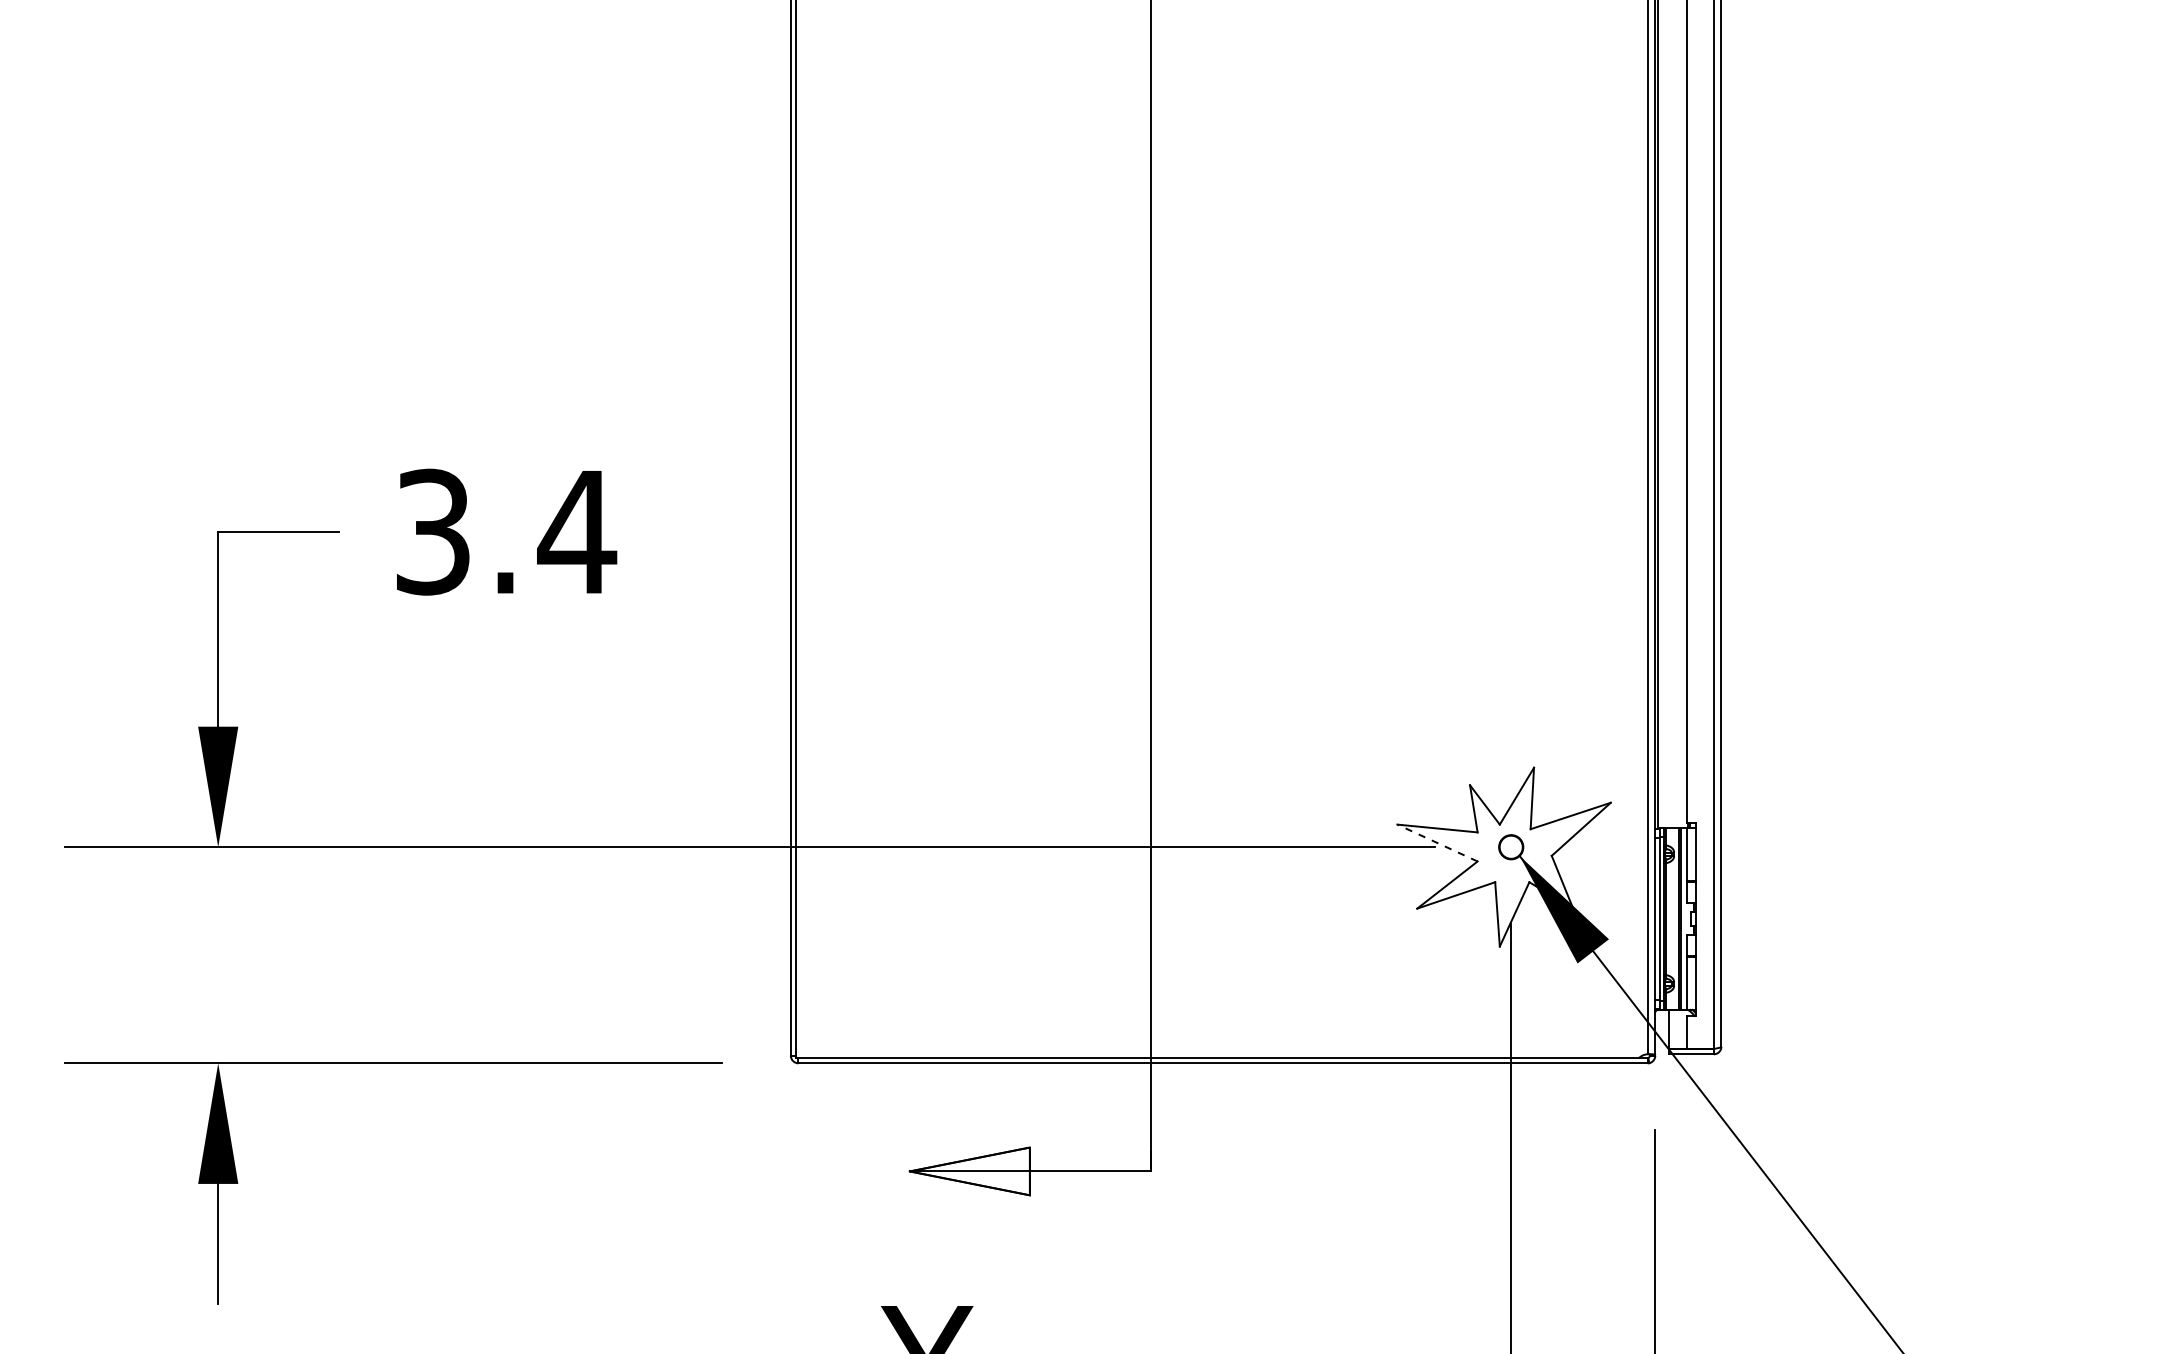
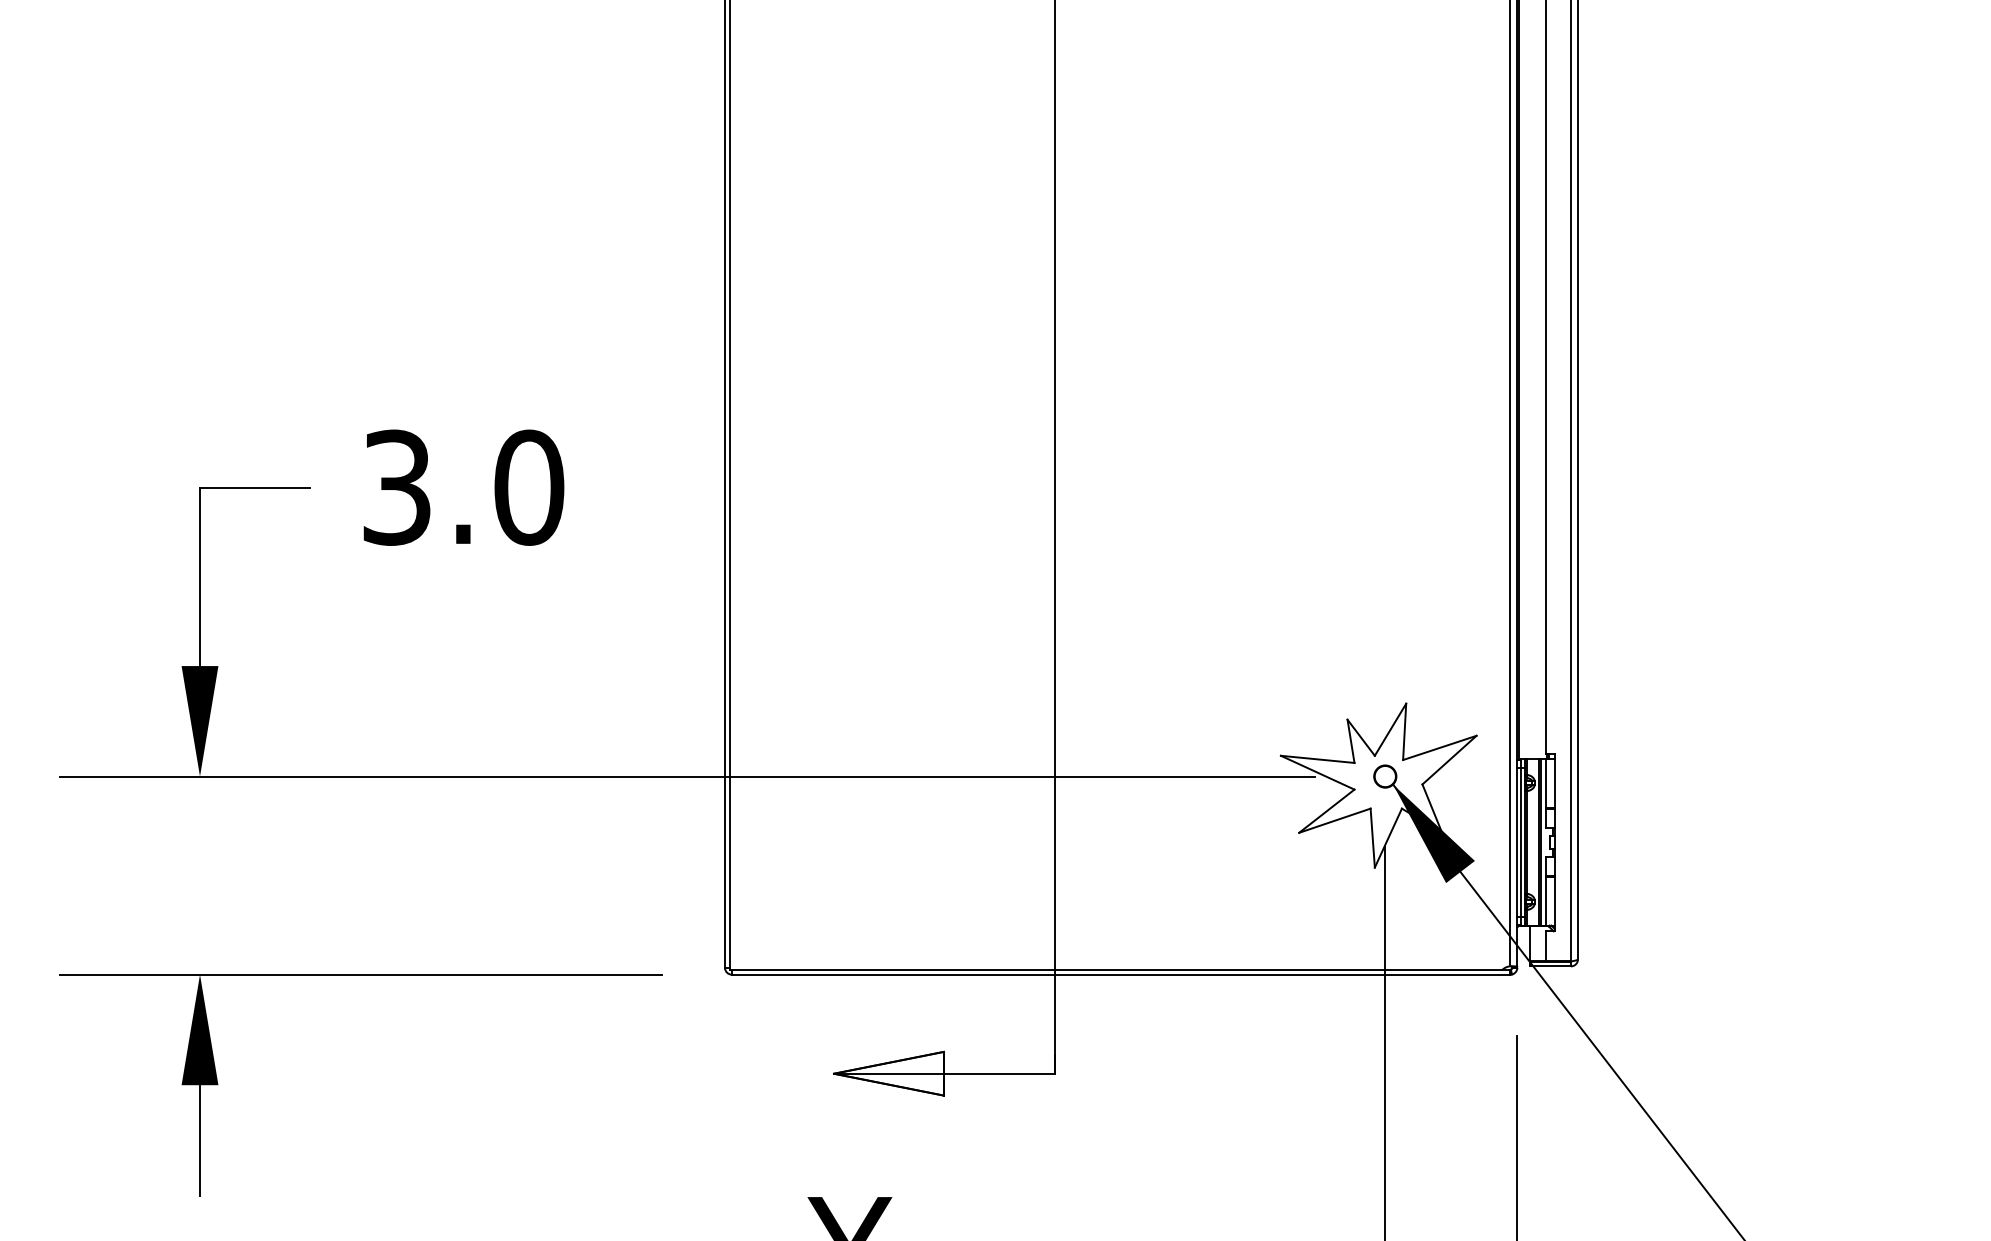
text: (577, 531) -> (529, 487), 3.4 -> 3.0
line: (1437, 842) -> (1317, 772), dashed -> solid

